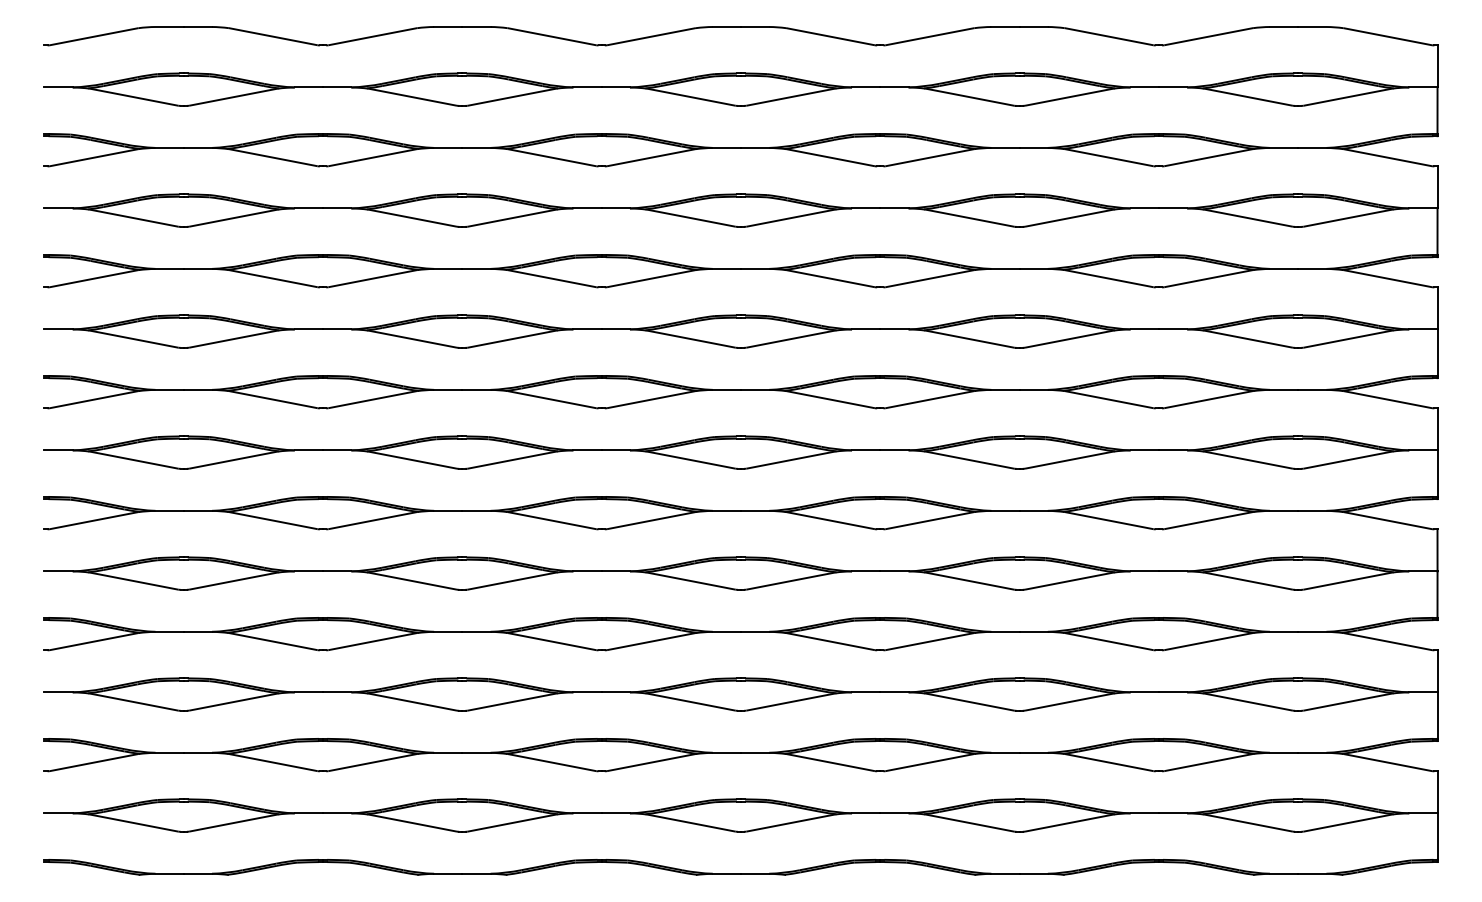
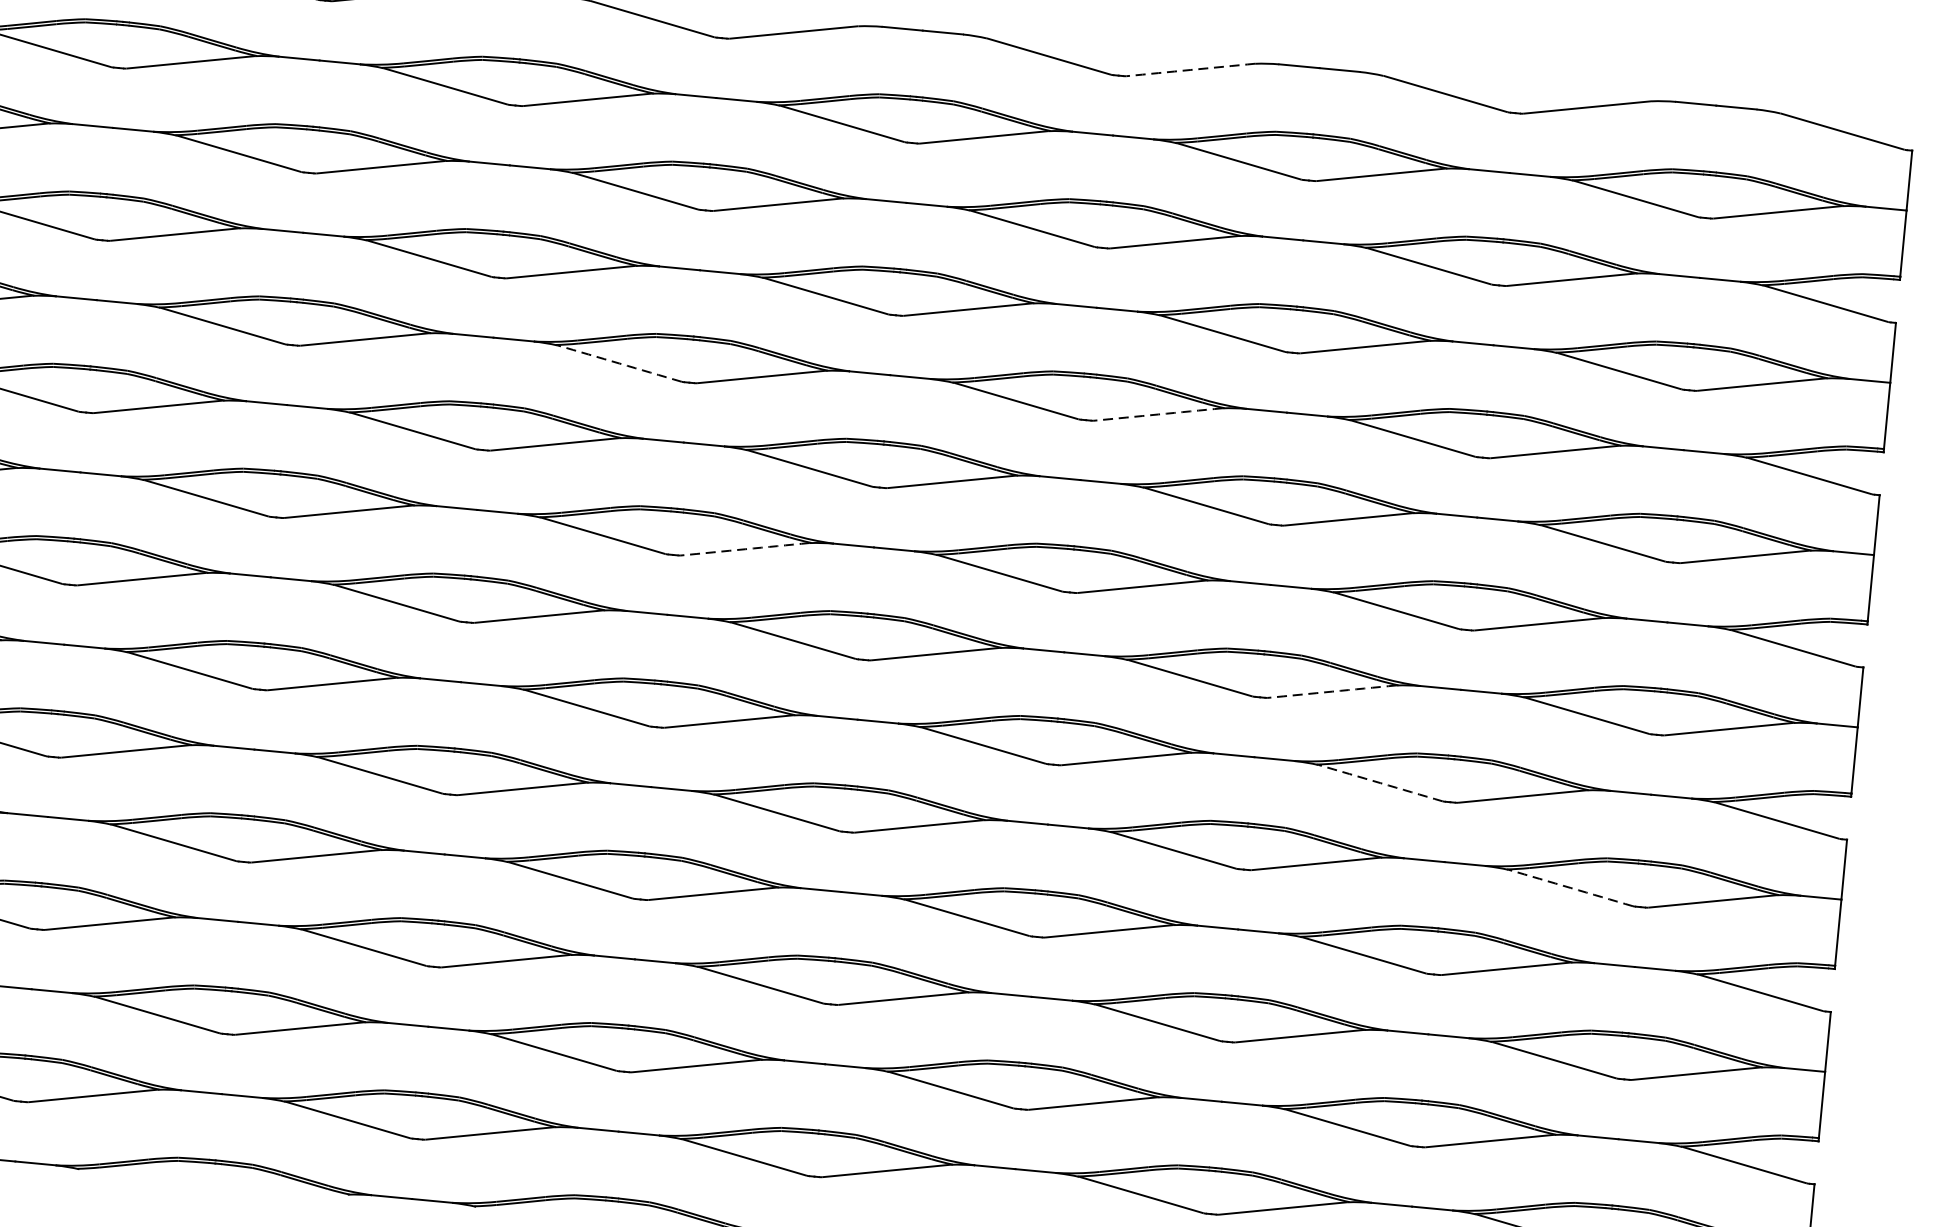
arc: (930, 36) -> (1191, 69), solid -> dashed
arc: (551, 278) -> (619, 363), solid -> dashed
arc: (930, 278) -> (1158, 414), solid -> dashed
arc: (651, 399) -> (745, 549), solid -> dashed
arc: (1069, 460) -> (1332, 692), solid -> dashed
arc: (1109, 520) -> (1381, 783), solid -> dashed
arc: (1248, 581) -> (1570, 888), solid -> dashed

